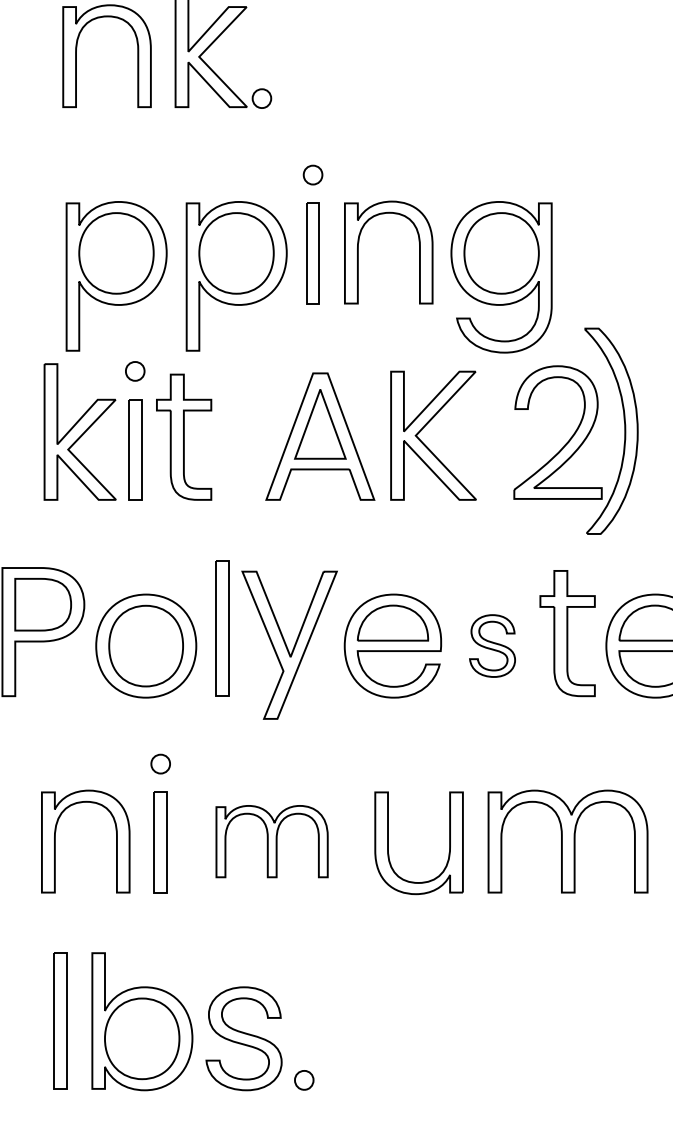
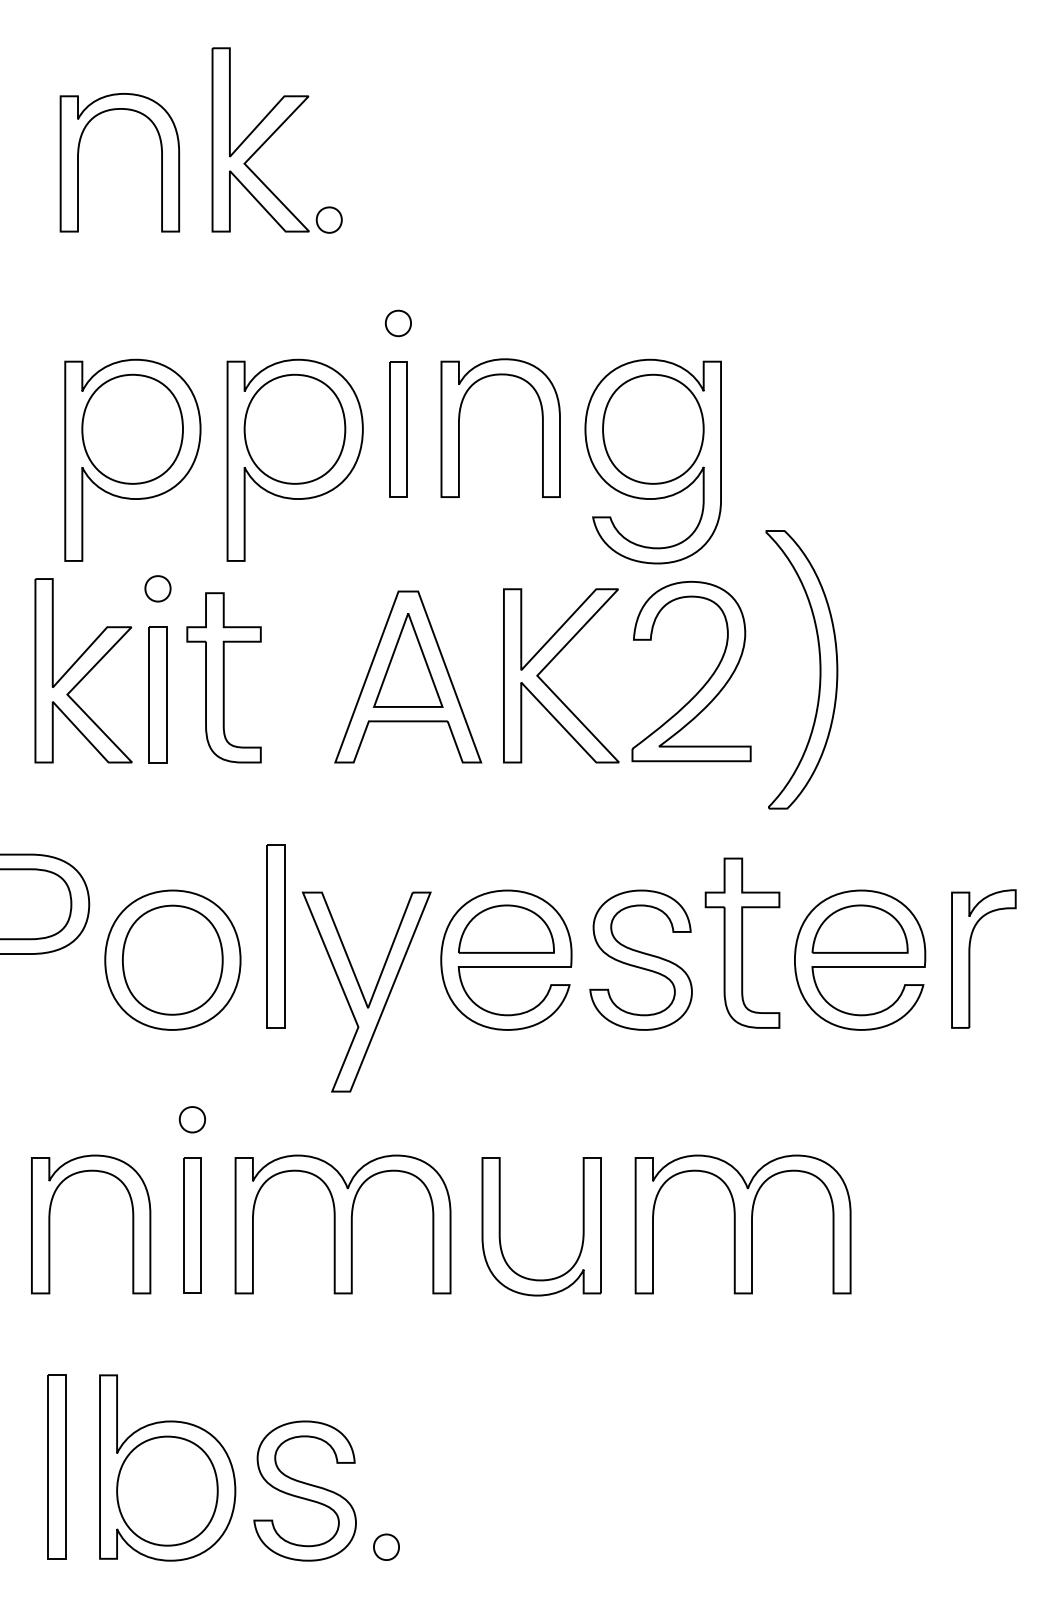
part: (567, 441) -> (704, 683), moved
part: (289, 644) -> (366, 991), moved
part: (492, 645) -> (640, 959), size x1.67
part: (271, 841) -> (342, 1224), size x1.43

